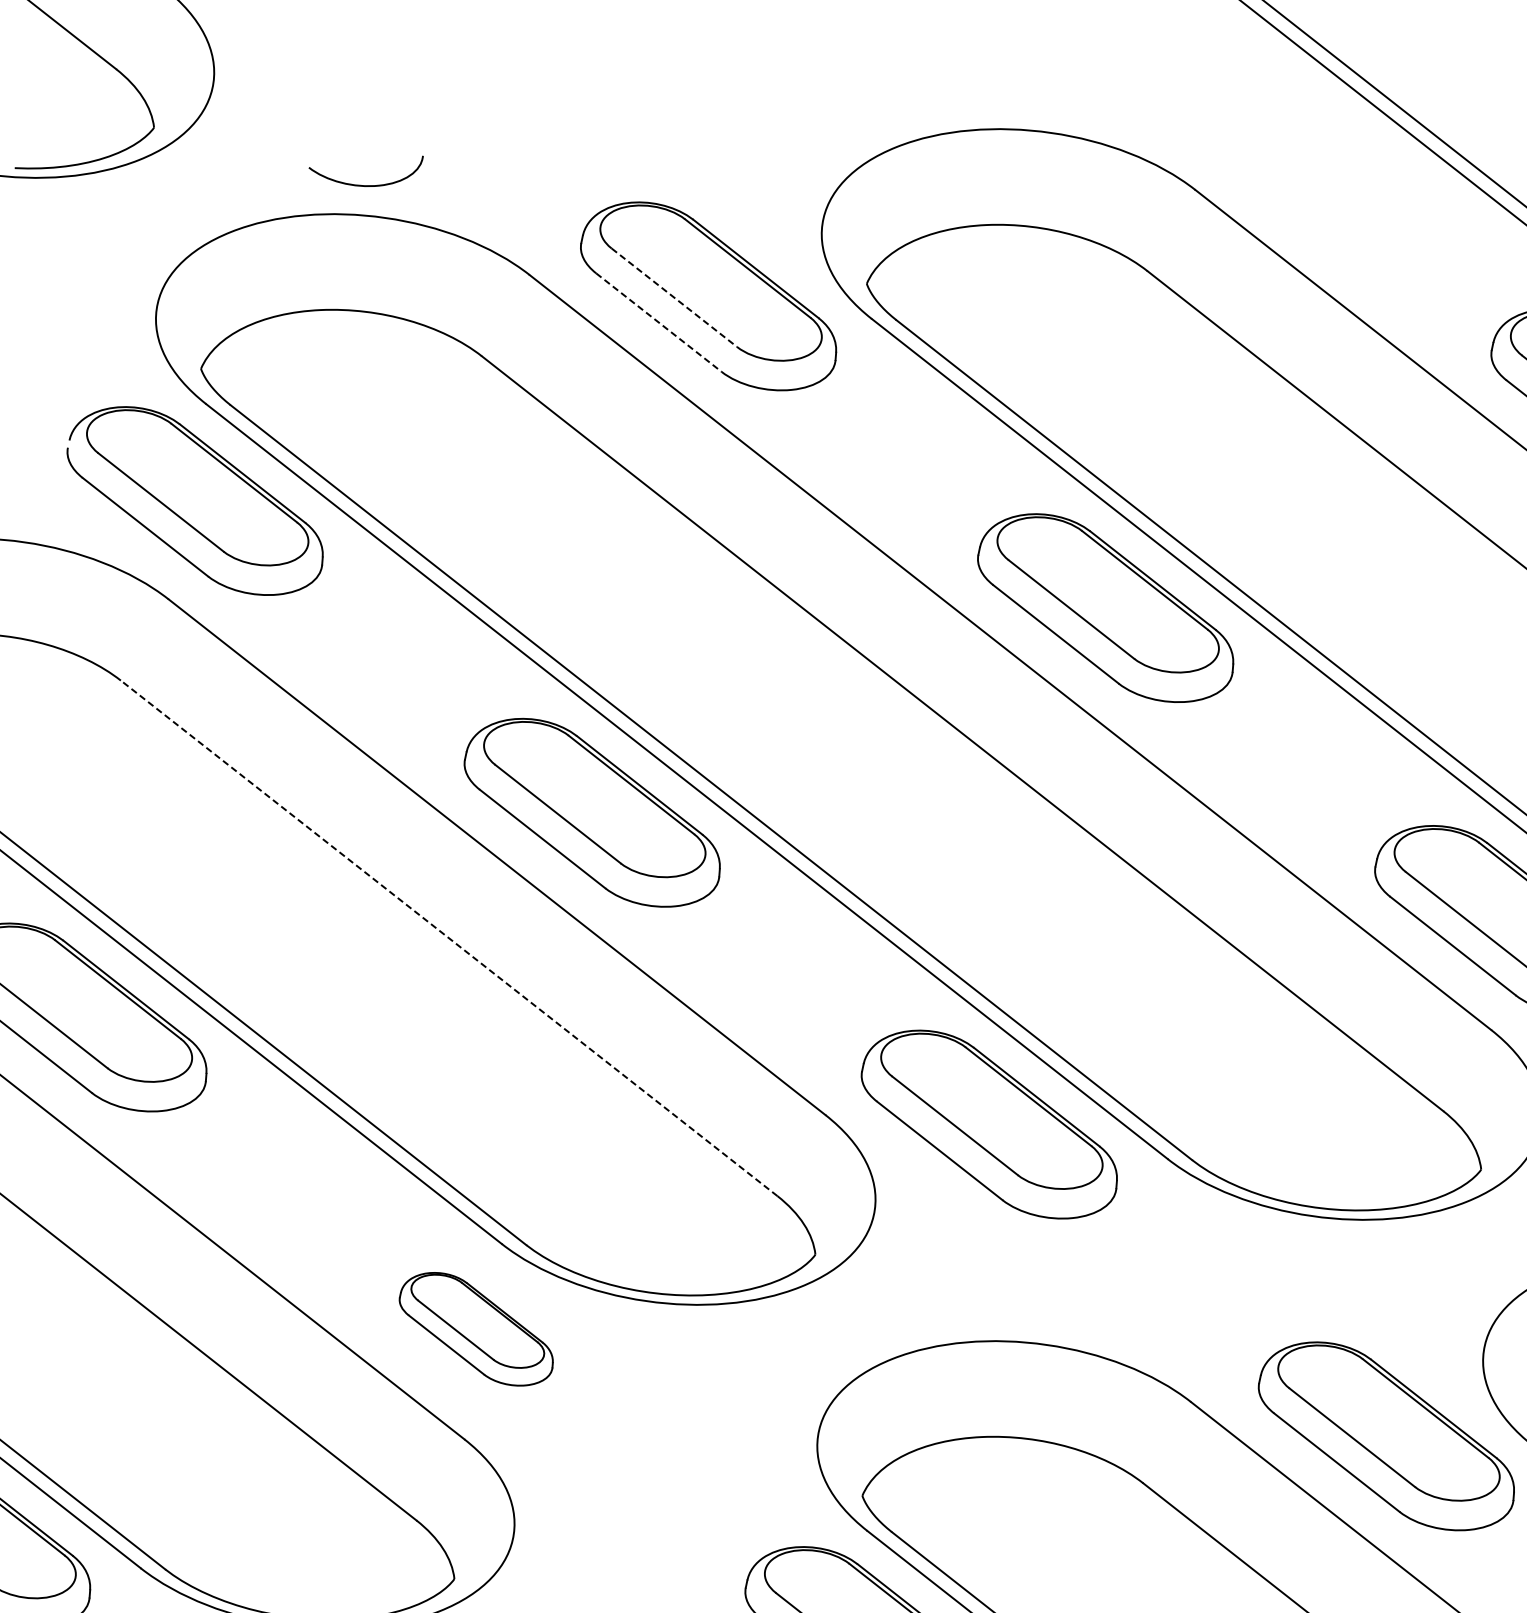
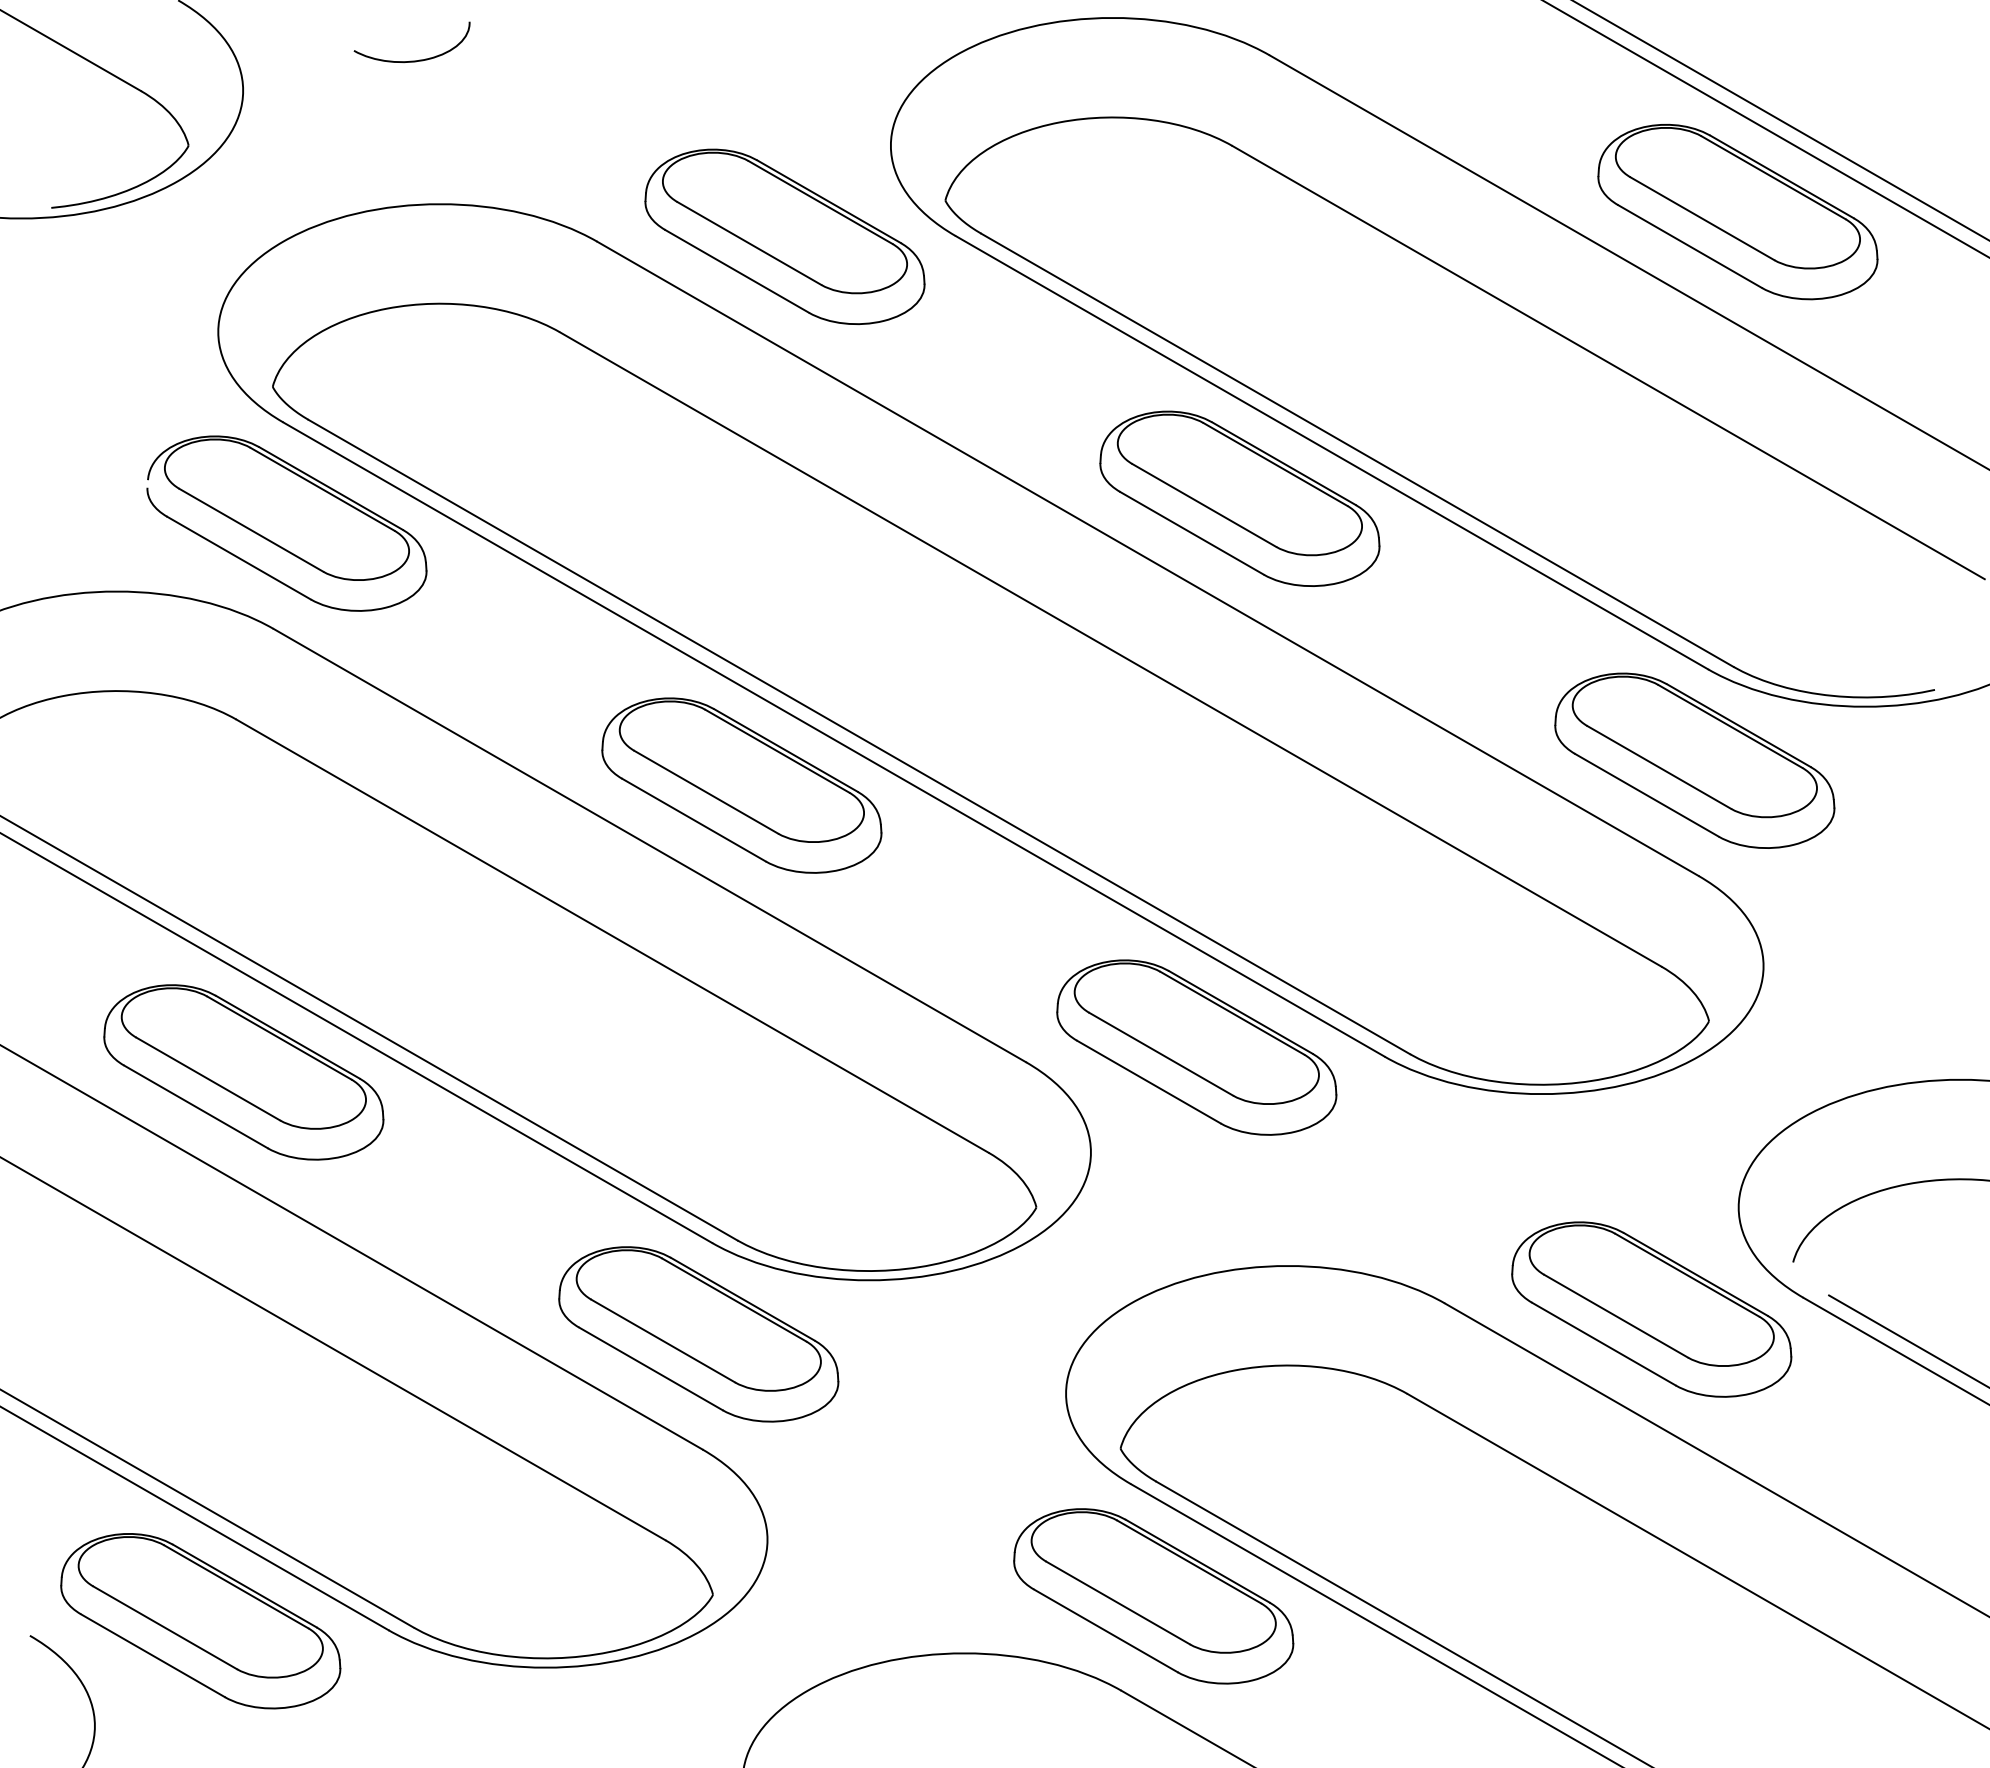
curve: (362, 184) -> (411, 60), moved
line: (674, 297) -> (749, 243), dashed -> solid
line: (659, 322) -> (737, 271), dashed -> solid
line: (449, 937) -> (612, 935), dashed -> solid
part: (476, 1329) -> (698, 1334), size x1.67

